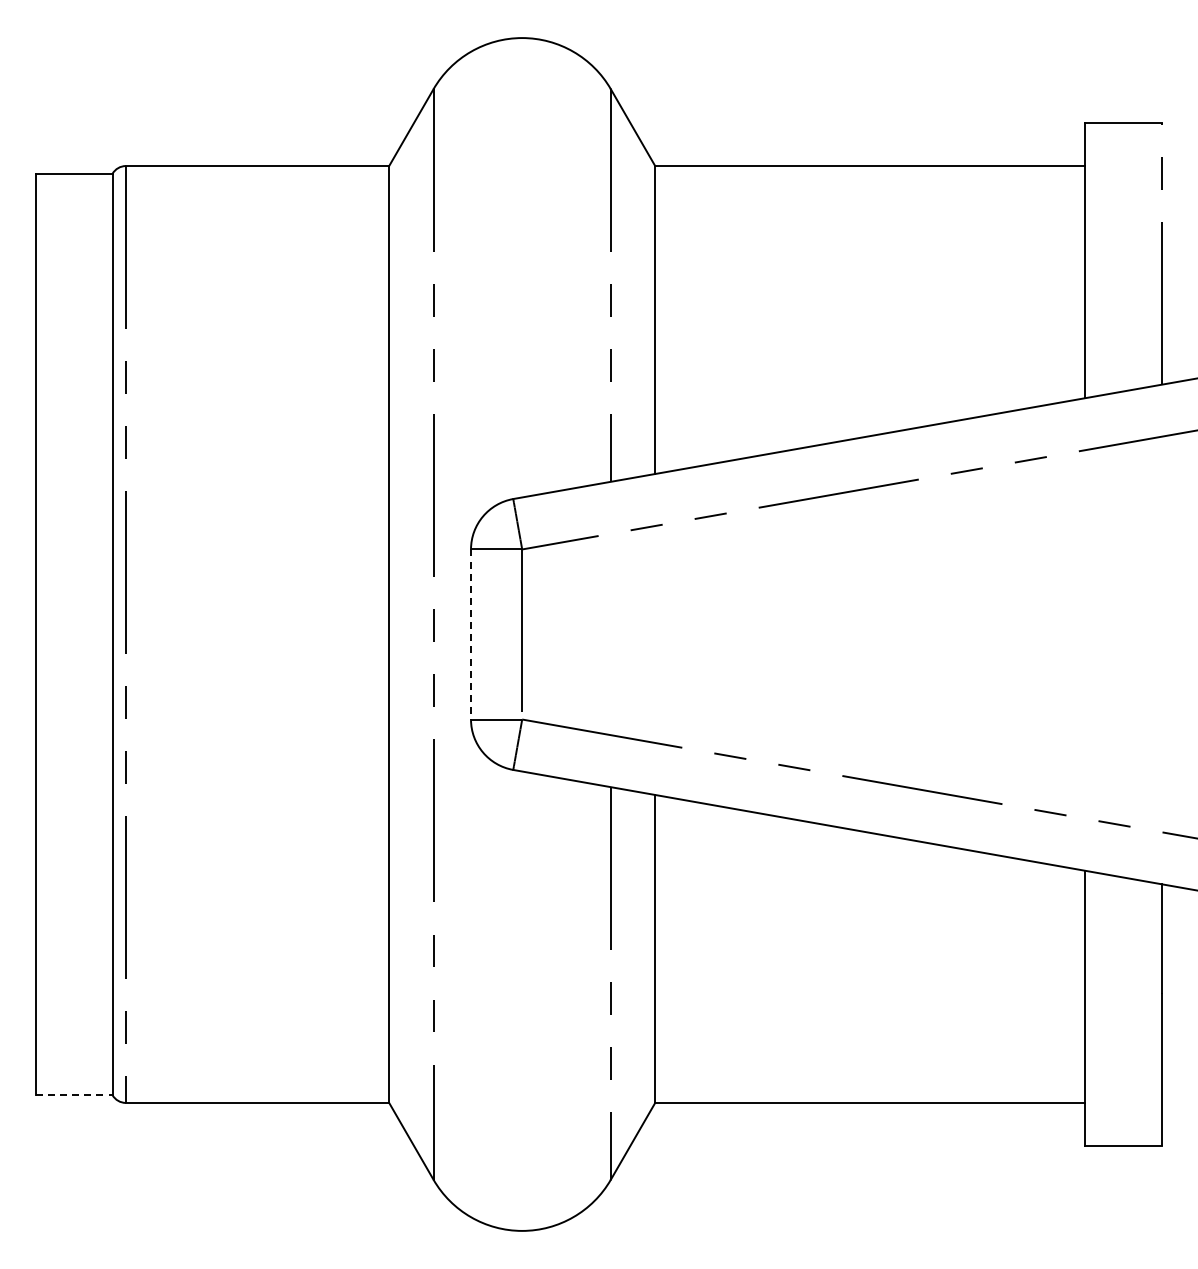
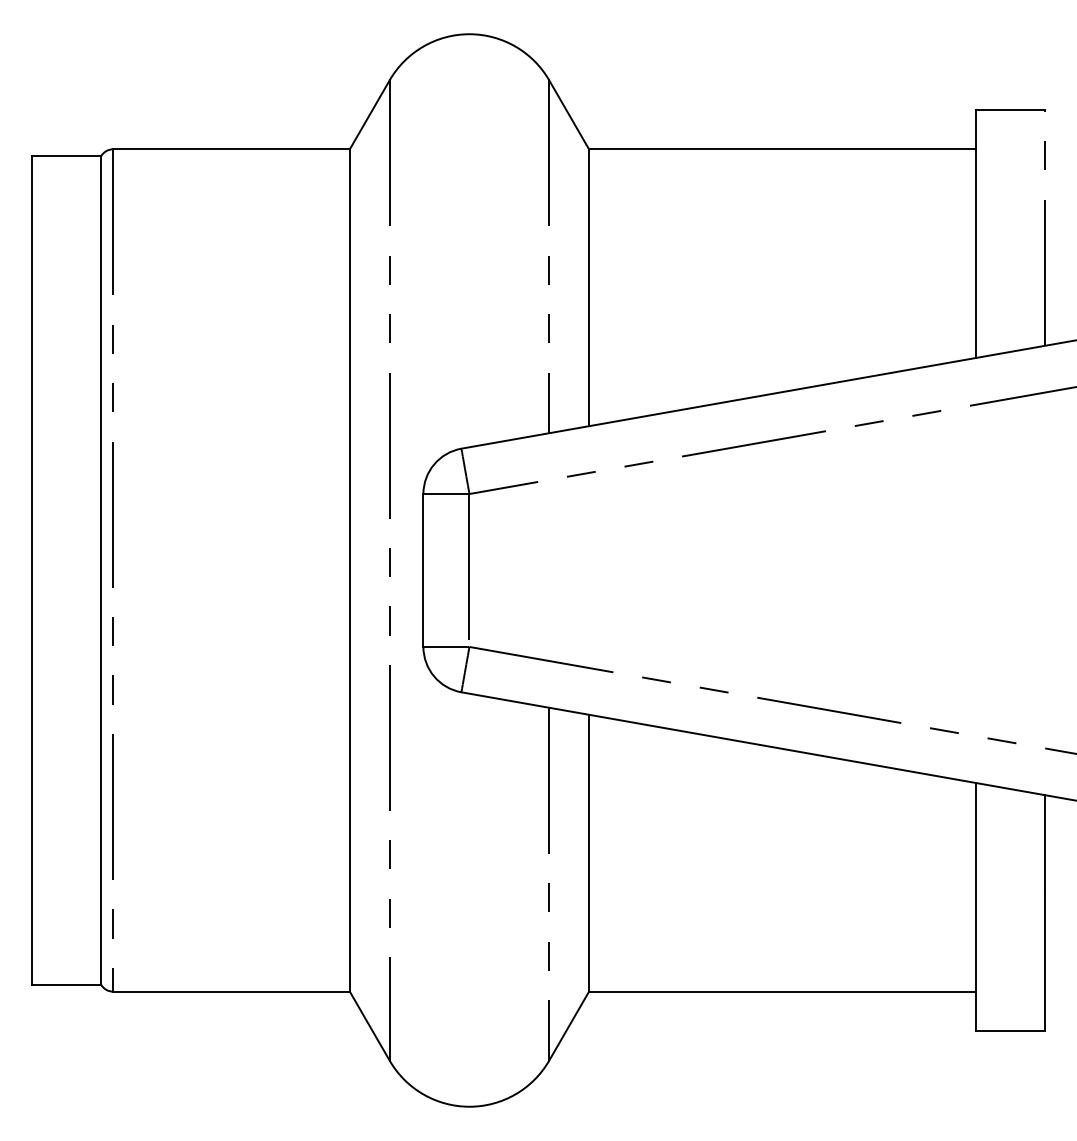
line: (471, 634) -> (423, 570), dashed -> solid
line: (74, 1095) -> (66, 984), dashed -> solid

